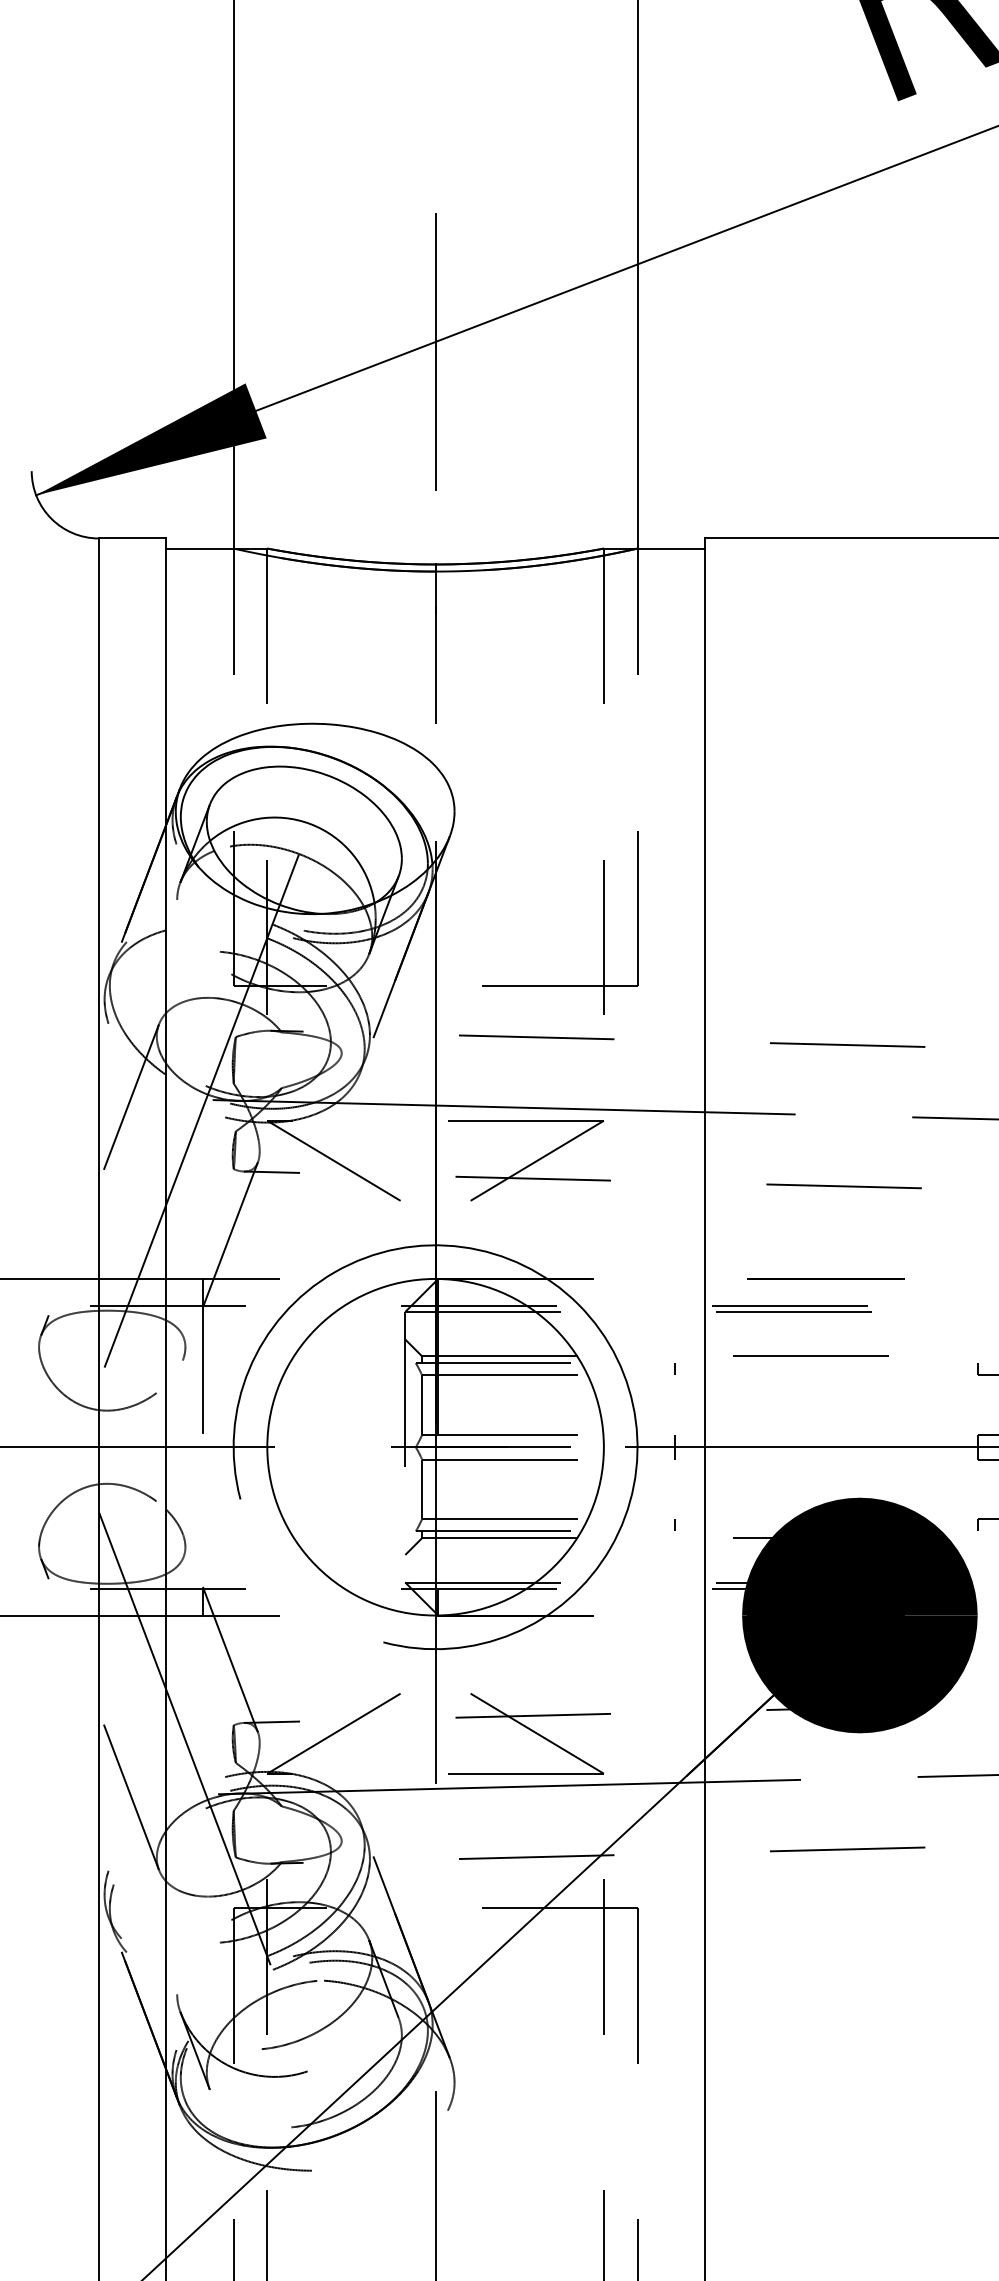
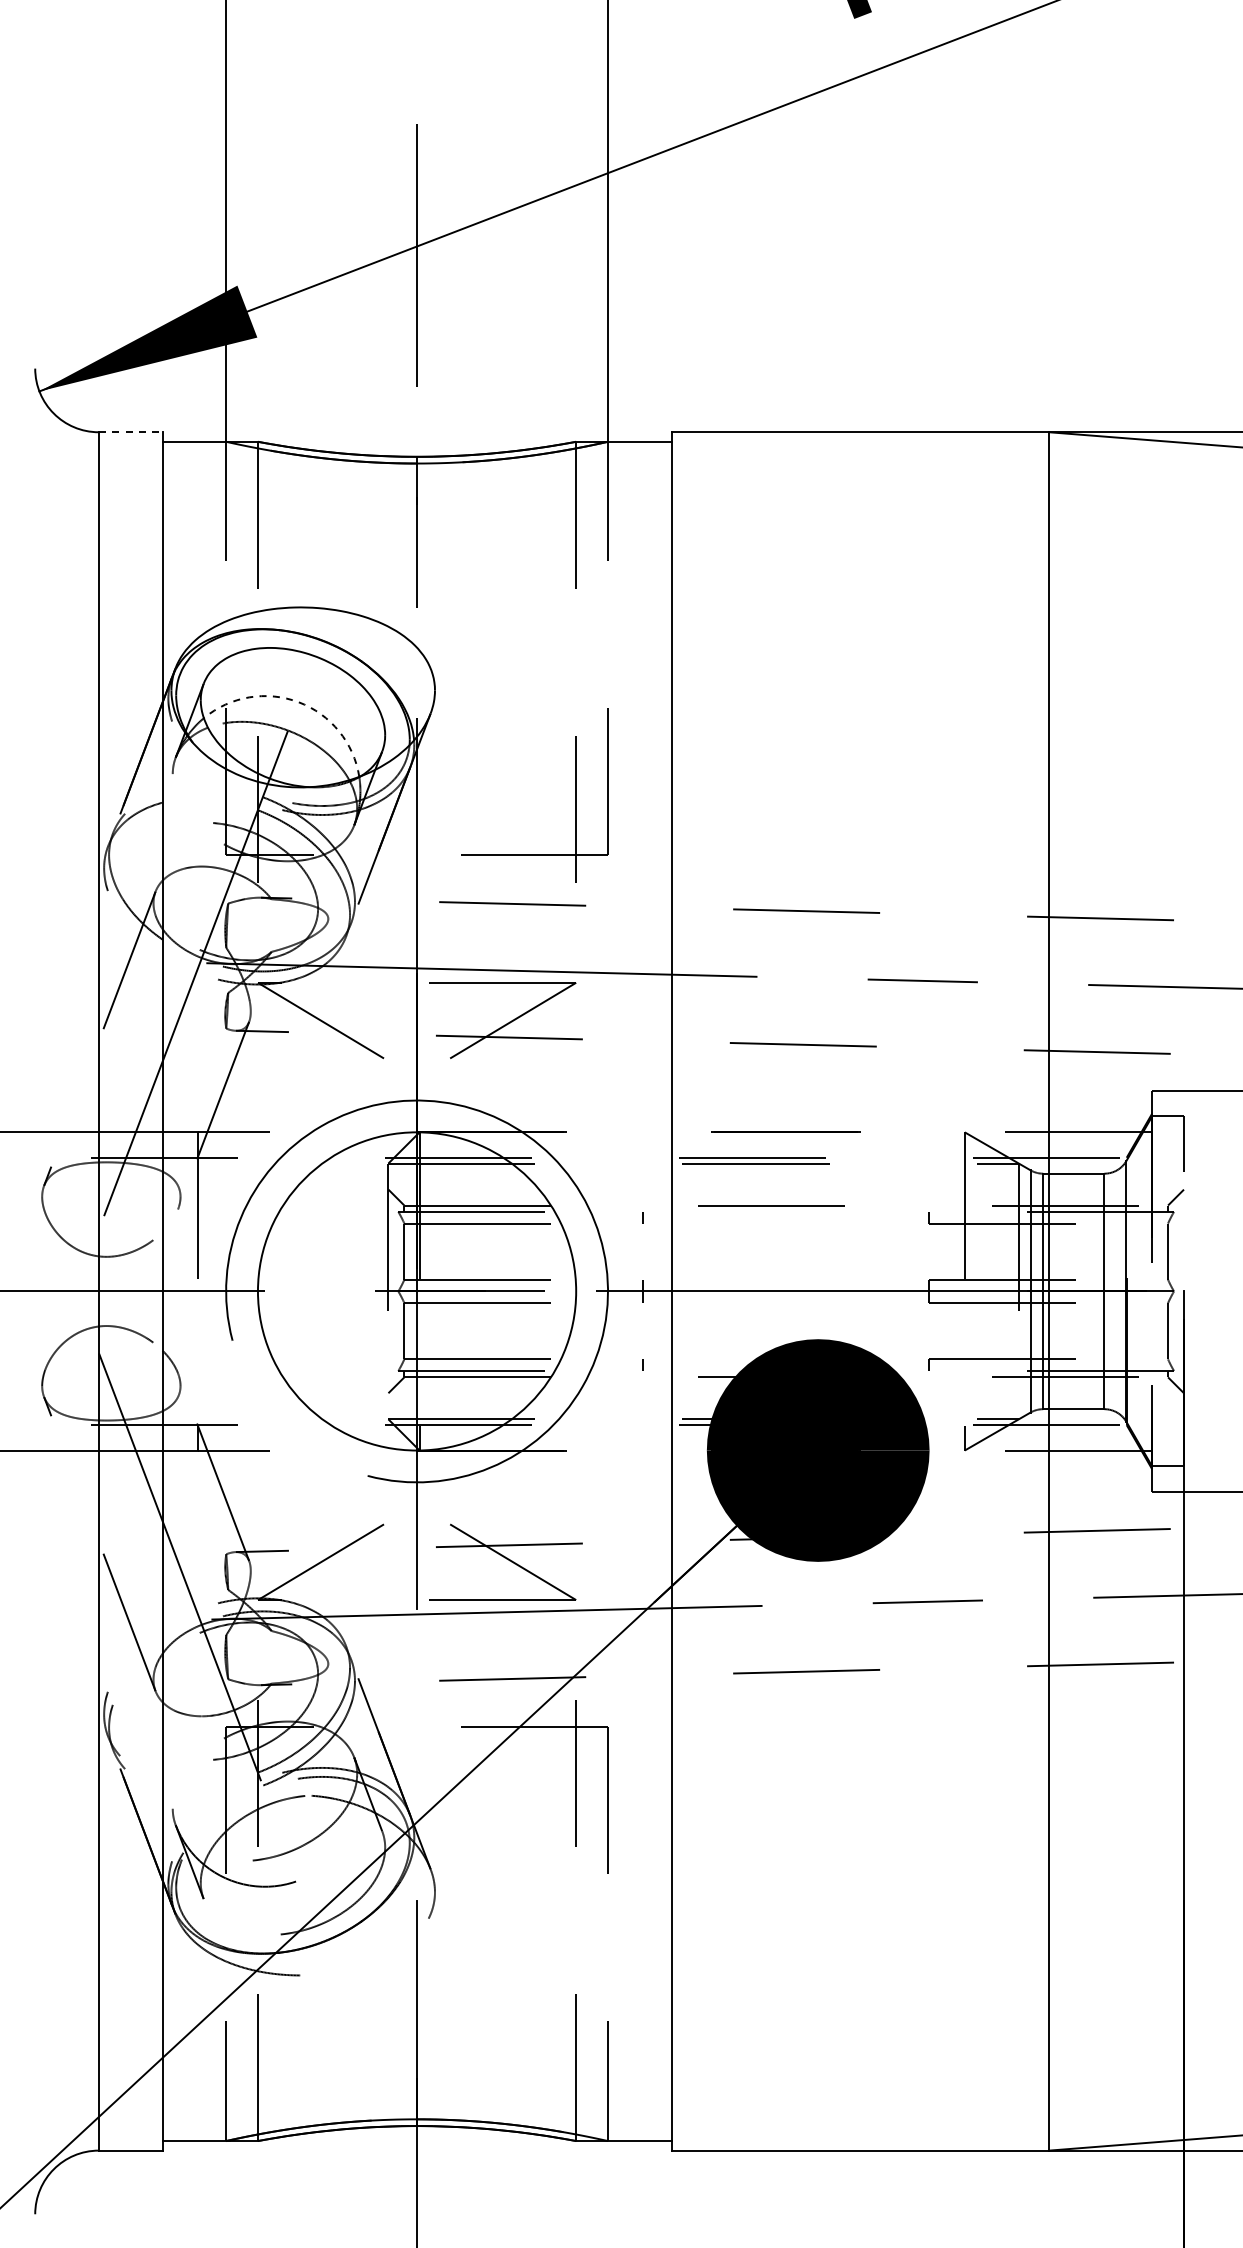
line: (132, 538) -> (130, 432), solid -> dashed
arc: (310, 824) -> (298, 702), solid -> dashed

